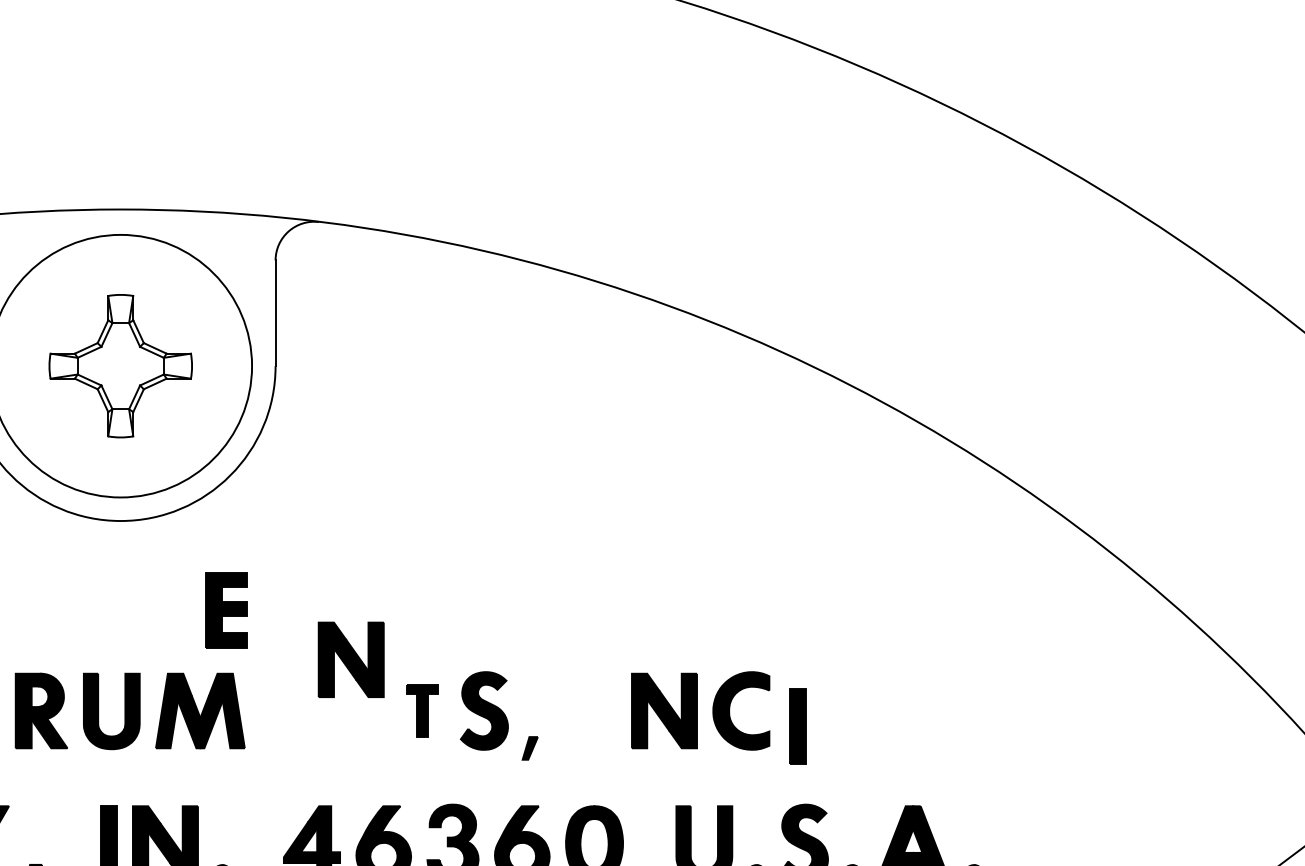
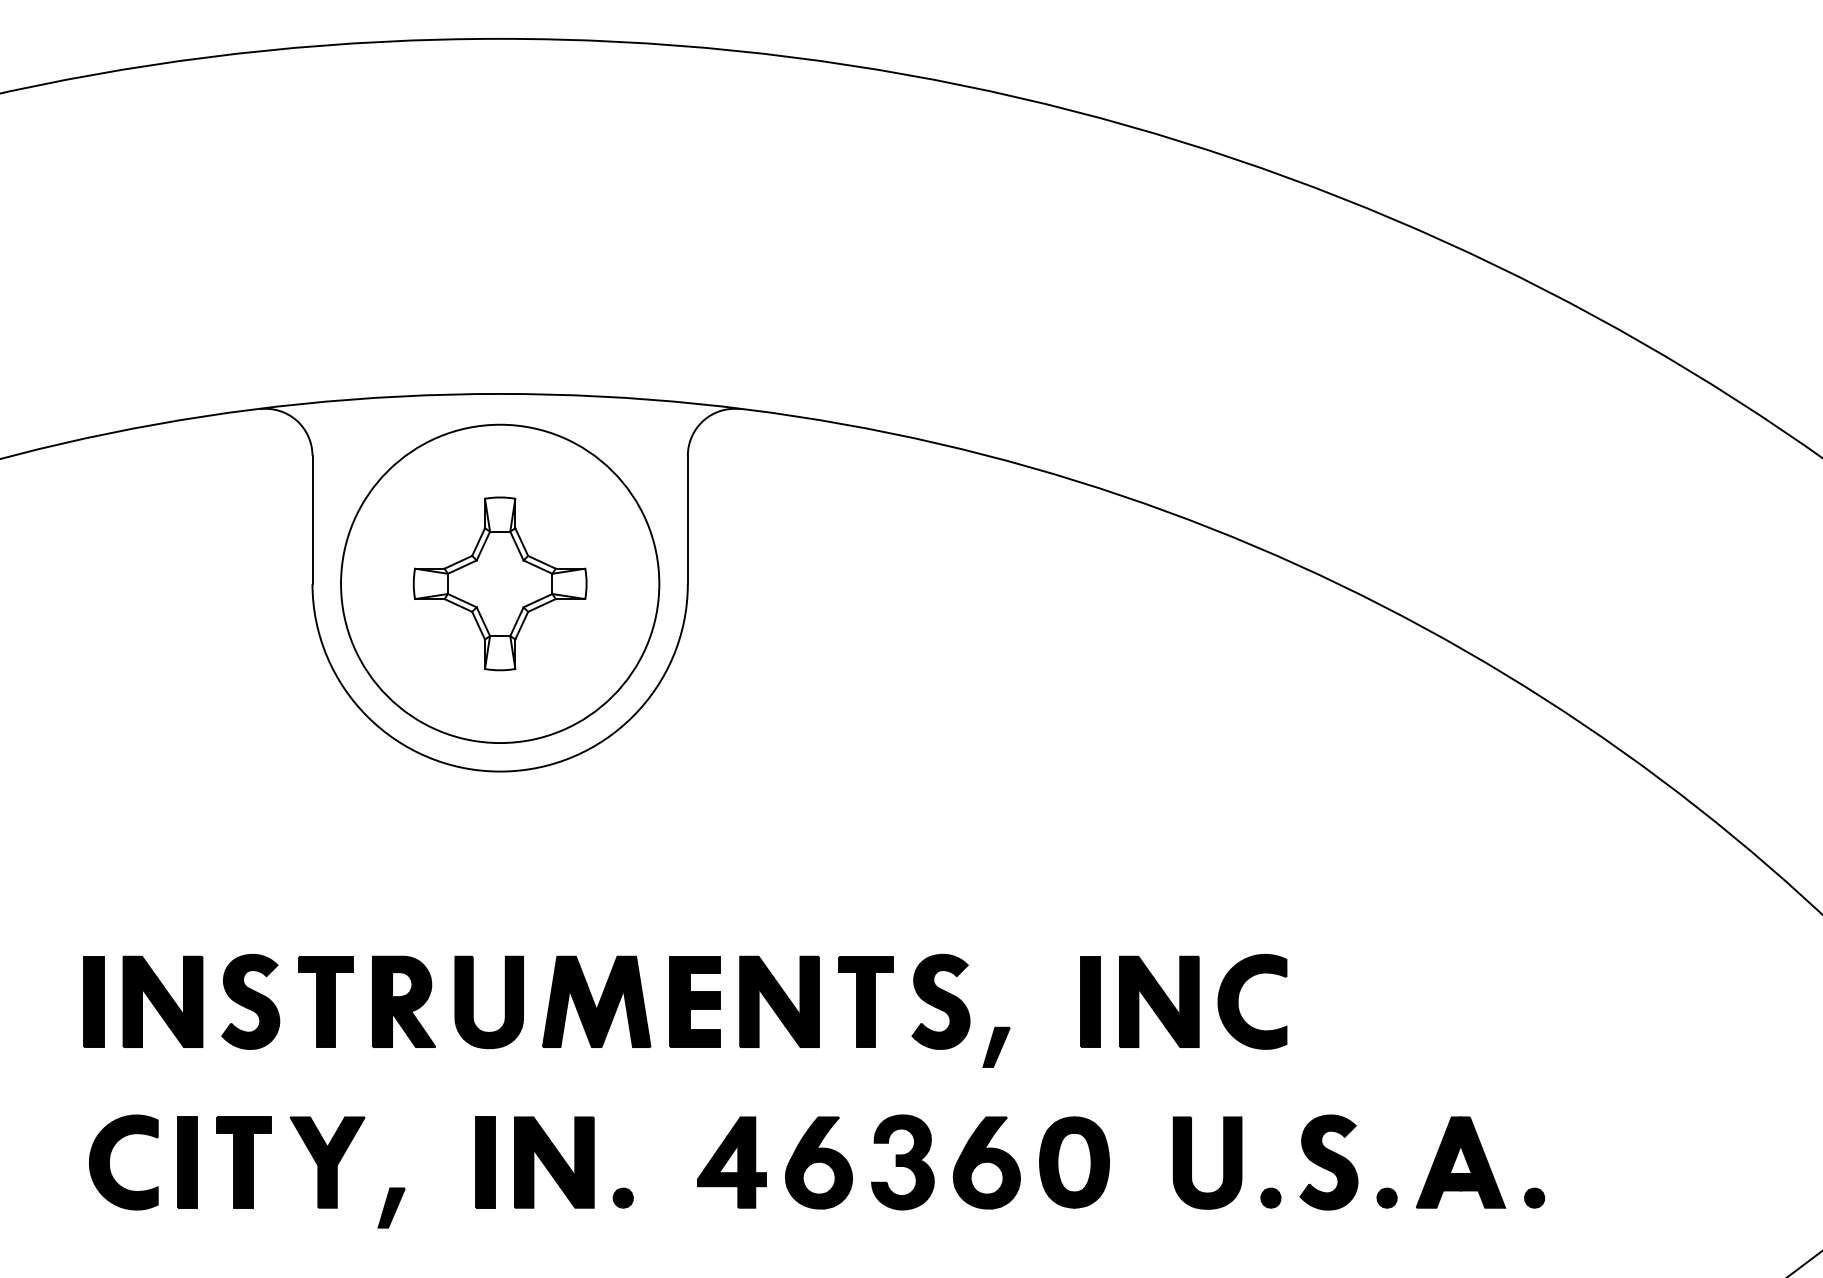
part: (225, 610) -> (694, 1001), moved
part: (351, 659) -> (779, 1001), moved
part: (422, 710) -> (865, 1001), size x1.43
part: (798, 726) -> (1090, 1001), moved
part: (530, 747) -> (996, 1046), size x1.43

